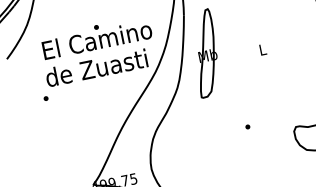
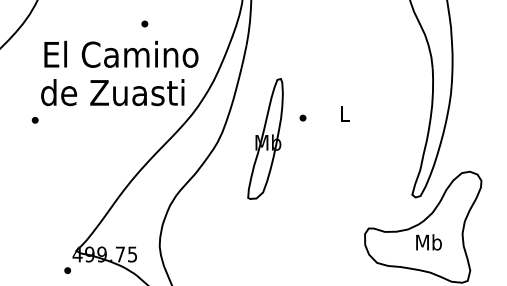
part: (96, 27) -> (144, 23), moved
part: (205, 53) -> (265, 138), moved
part: (247, 126) -> (302, 117), moved

